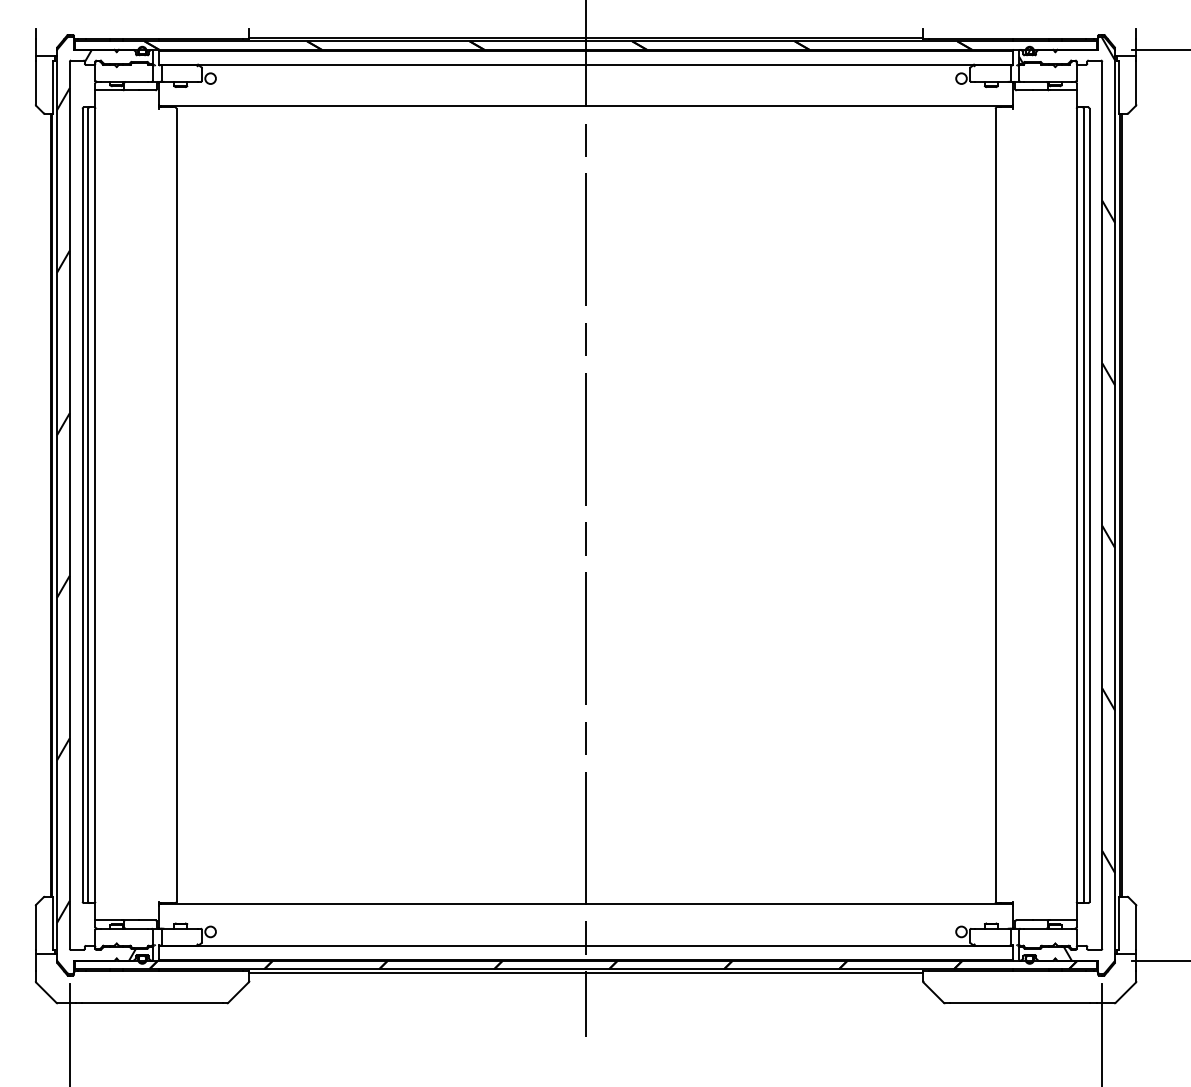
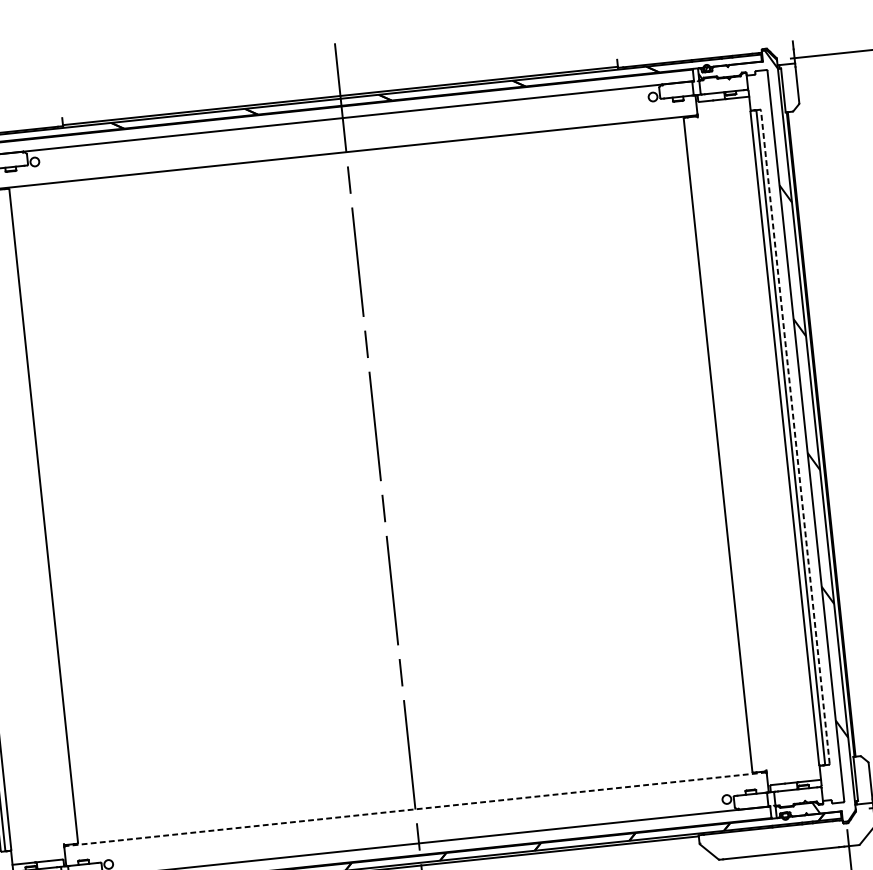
line: (1089, 505) -> (795, 437), solid -> dashed
line: (586, 904) -> (415, 809), solid -> dashed

